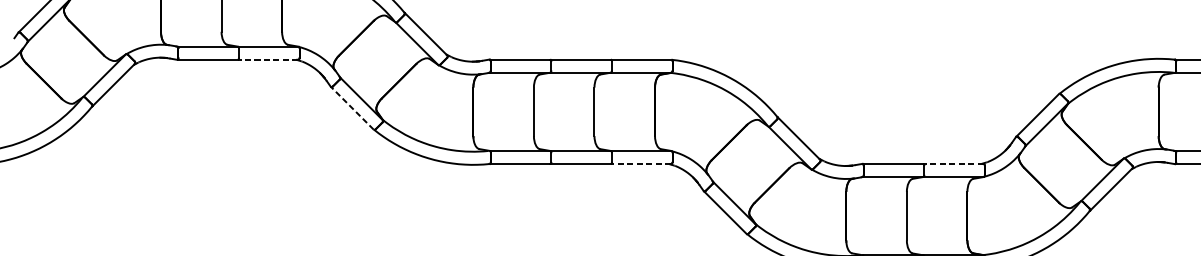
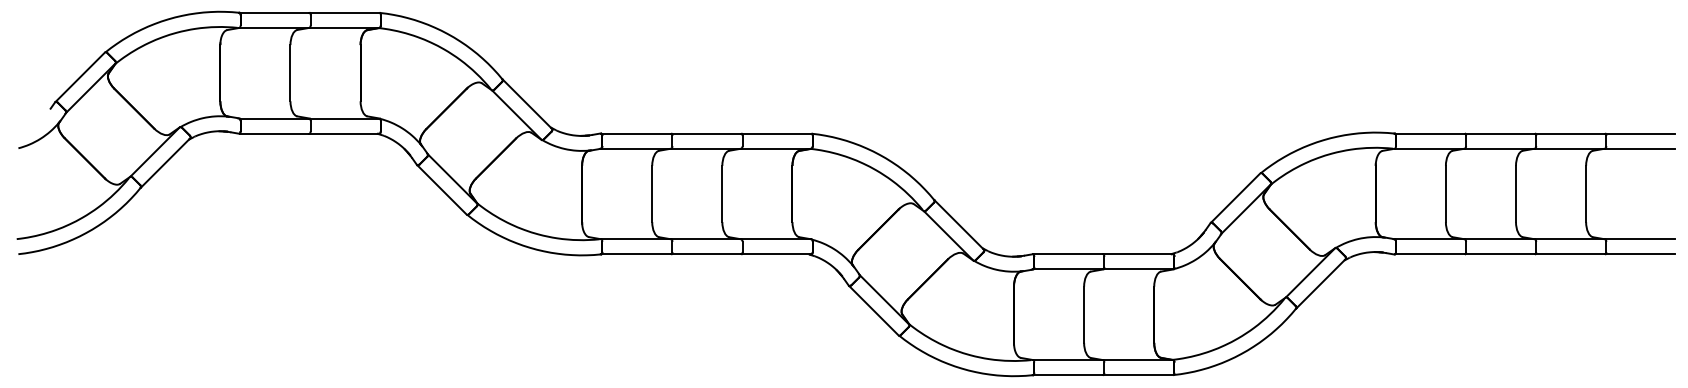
line: (268, 59) -> (344, 133), dashed -> solid
line: (352, 107) -> (442, 189), dashed -> solid
line: (640, 164) -> (775, 254), dashed -> solid
line: (952, 164) -> (1137, 254), dashed -> solid

